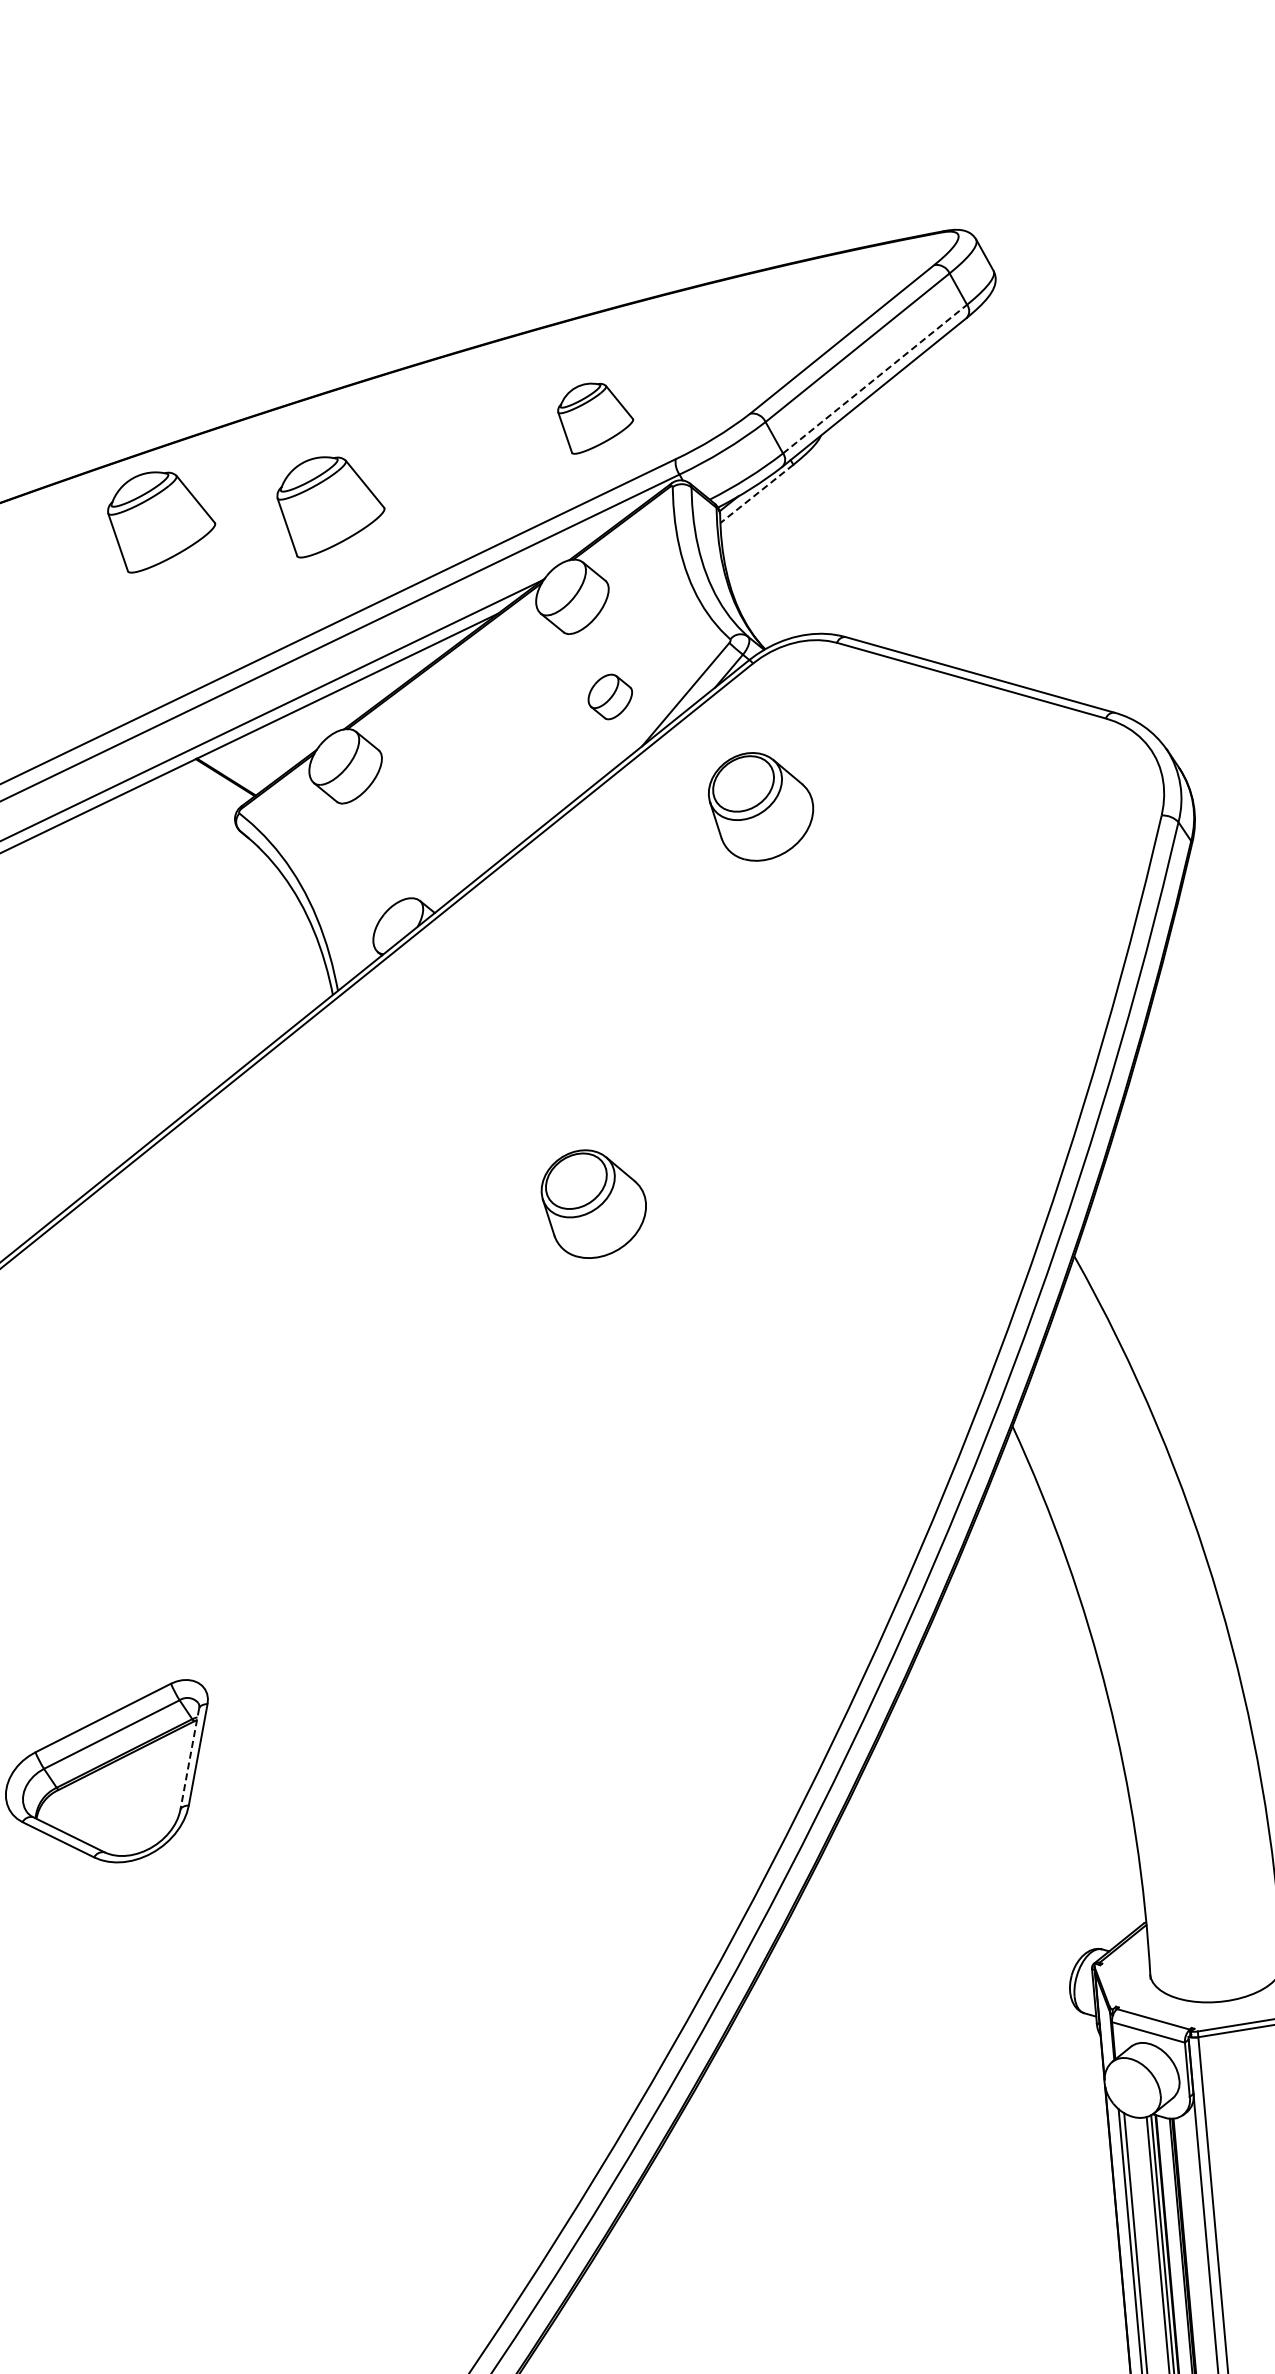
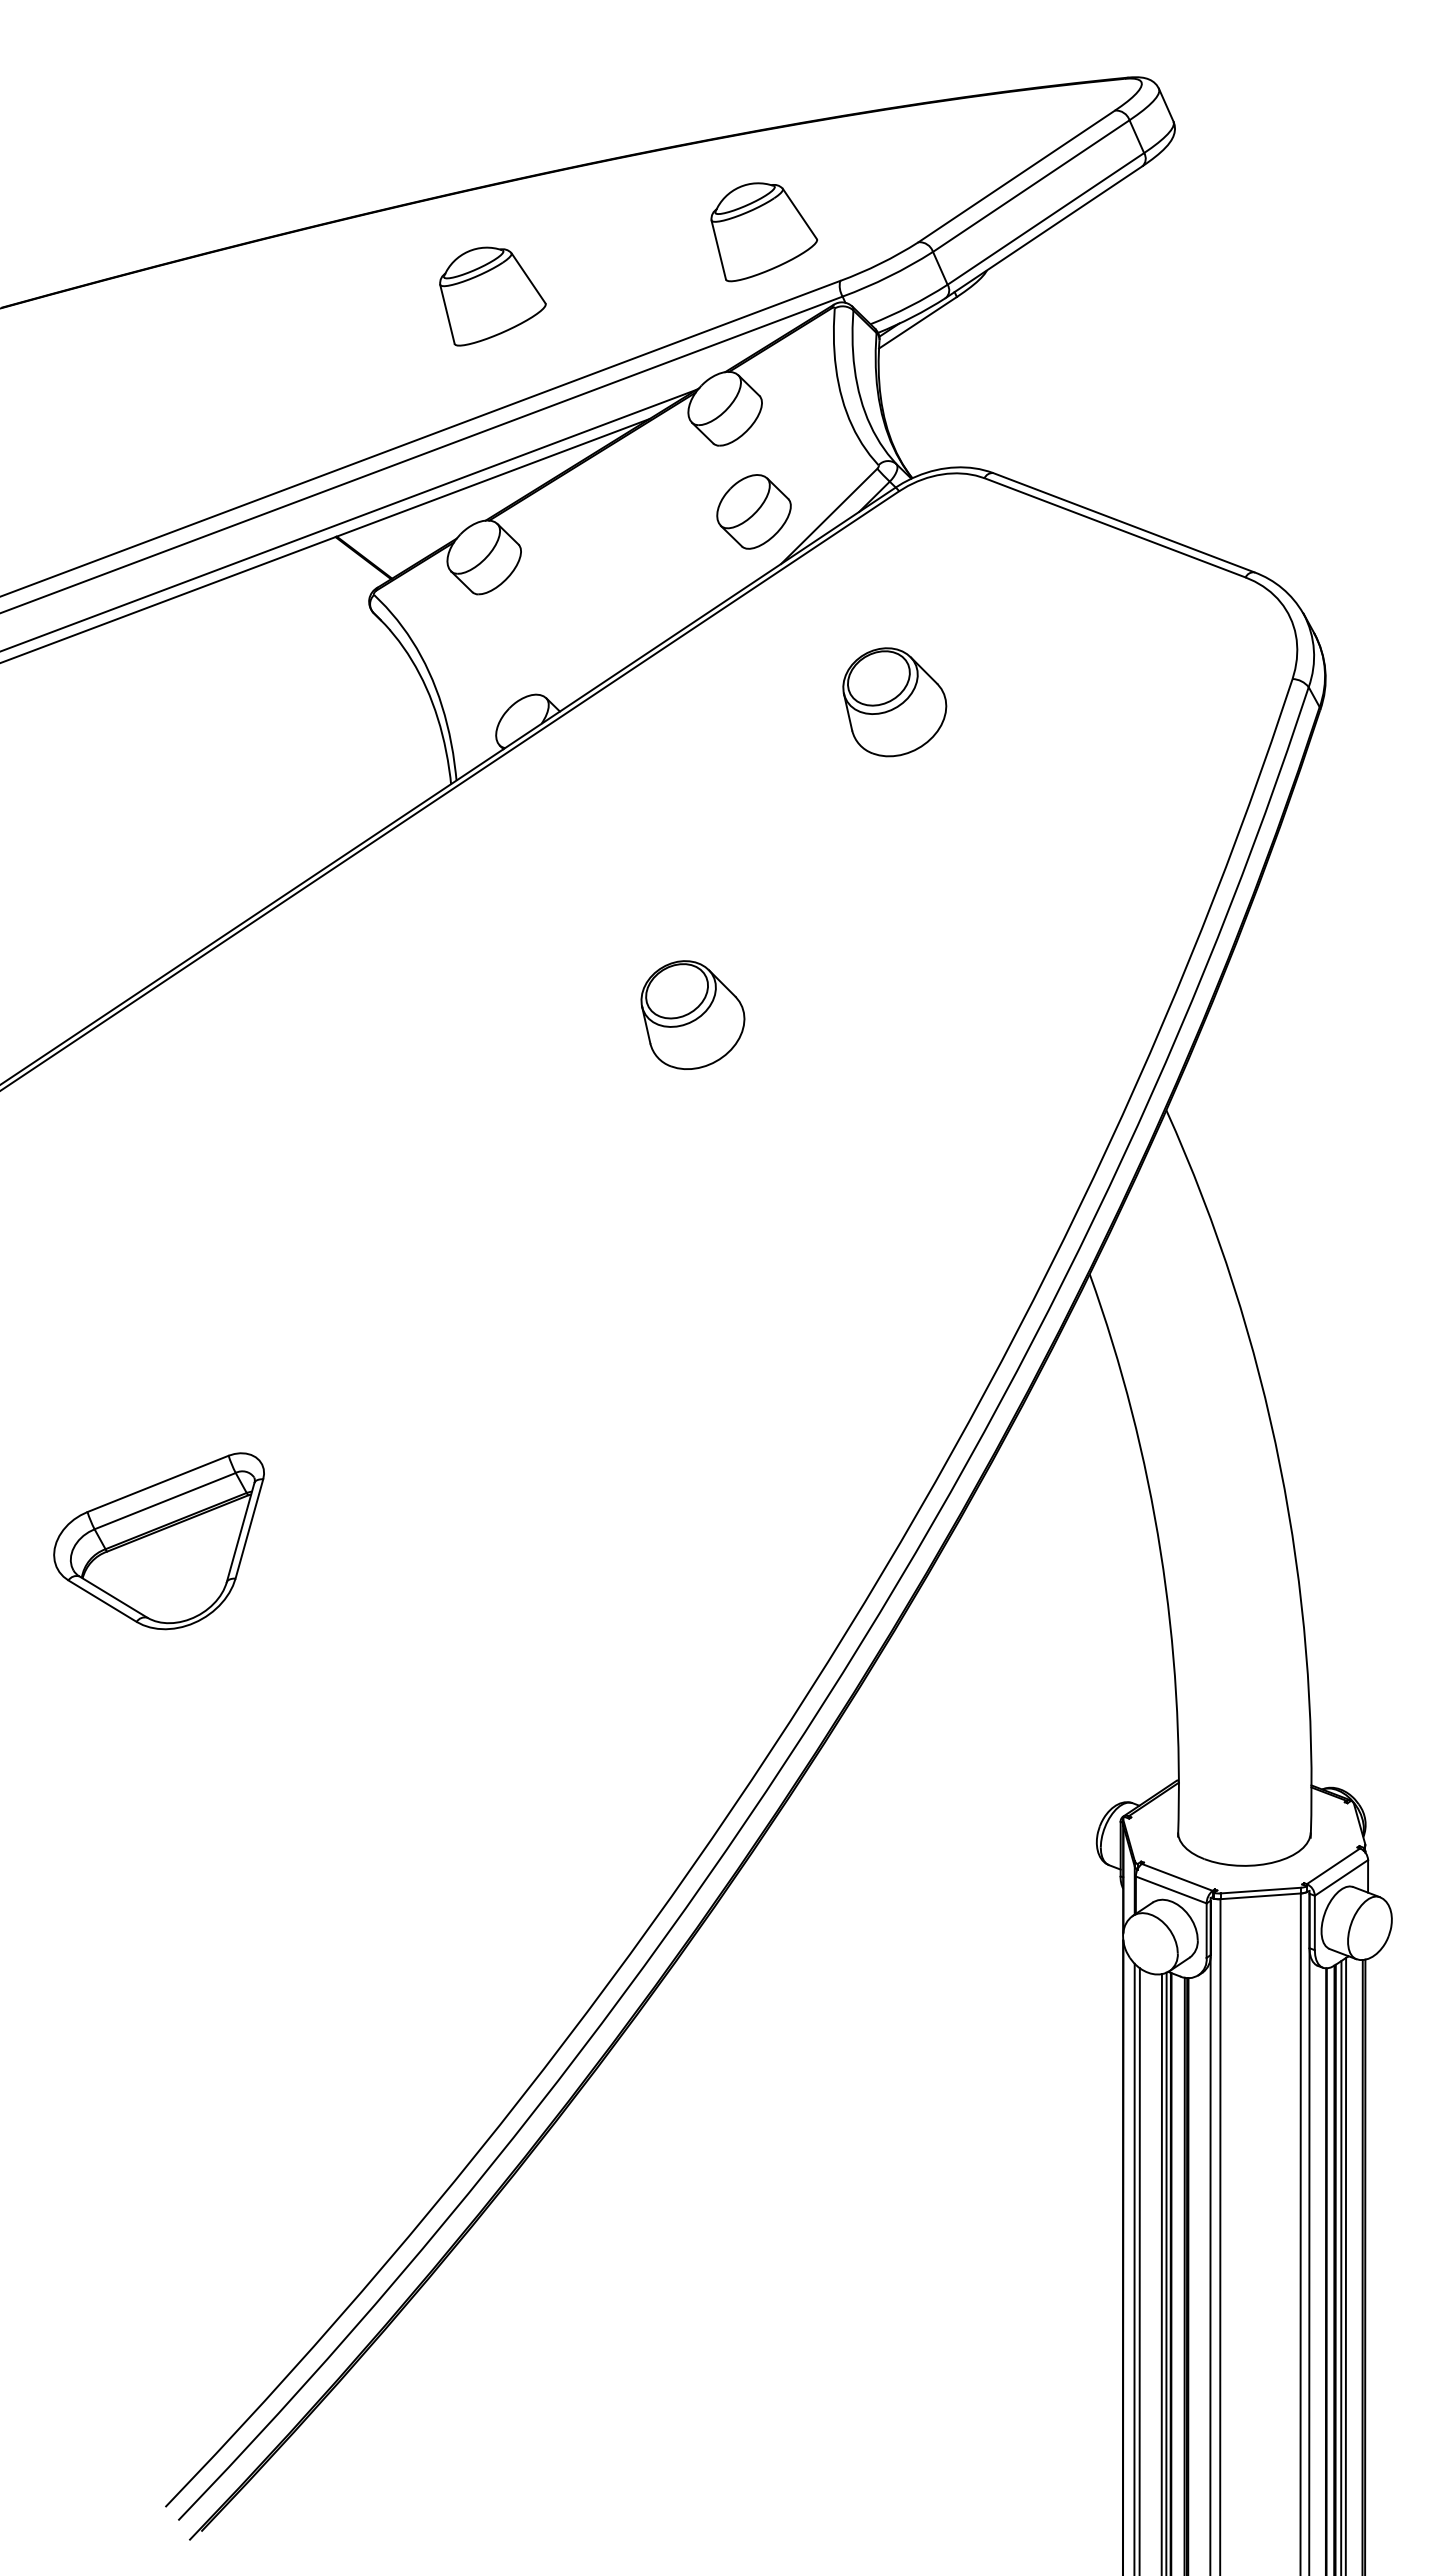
line: (875, 378) -> (1046, 218), dashed -> solid
part: (596, 417) -> (764, 232), size x1.43
line: (756, 493) -> (917, 322), dashed -> solid
part: (161, 520) -> (322, 296), removed
part: (609, 696) -> (753, 511), size x1.67
part: (761, 806) -> (894, 702), moved
line: (189, 1759) -> (240, 1532), dashed -> solid

